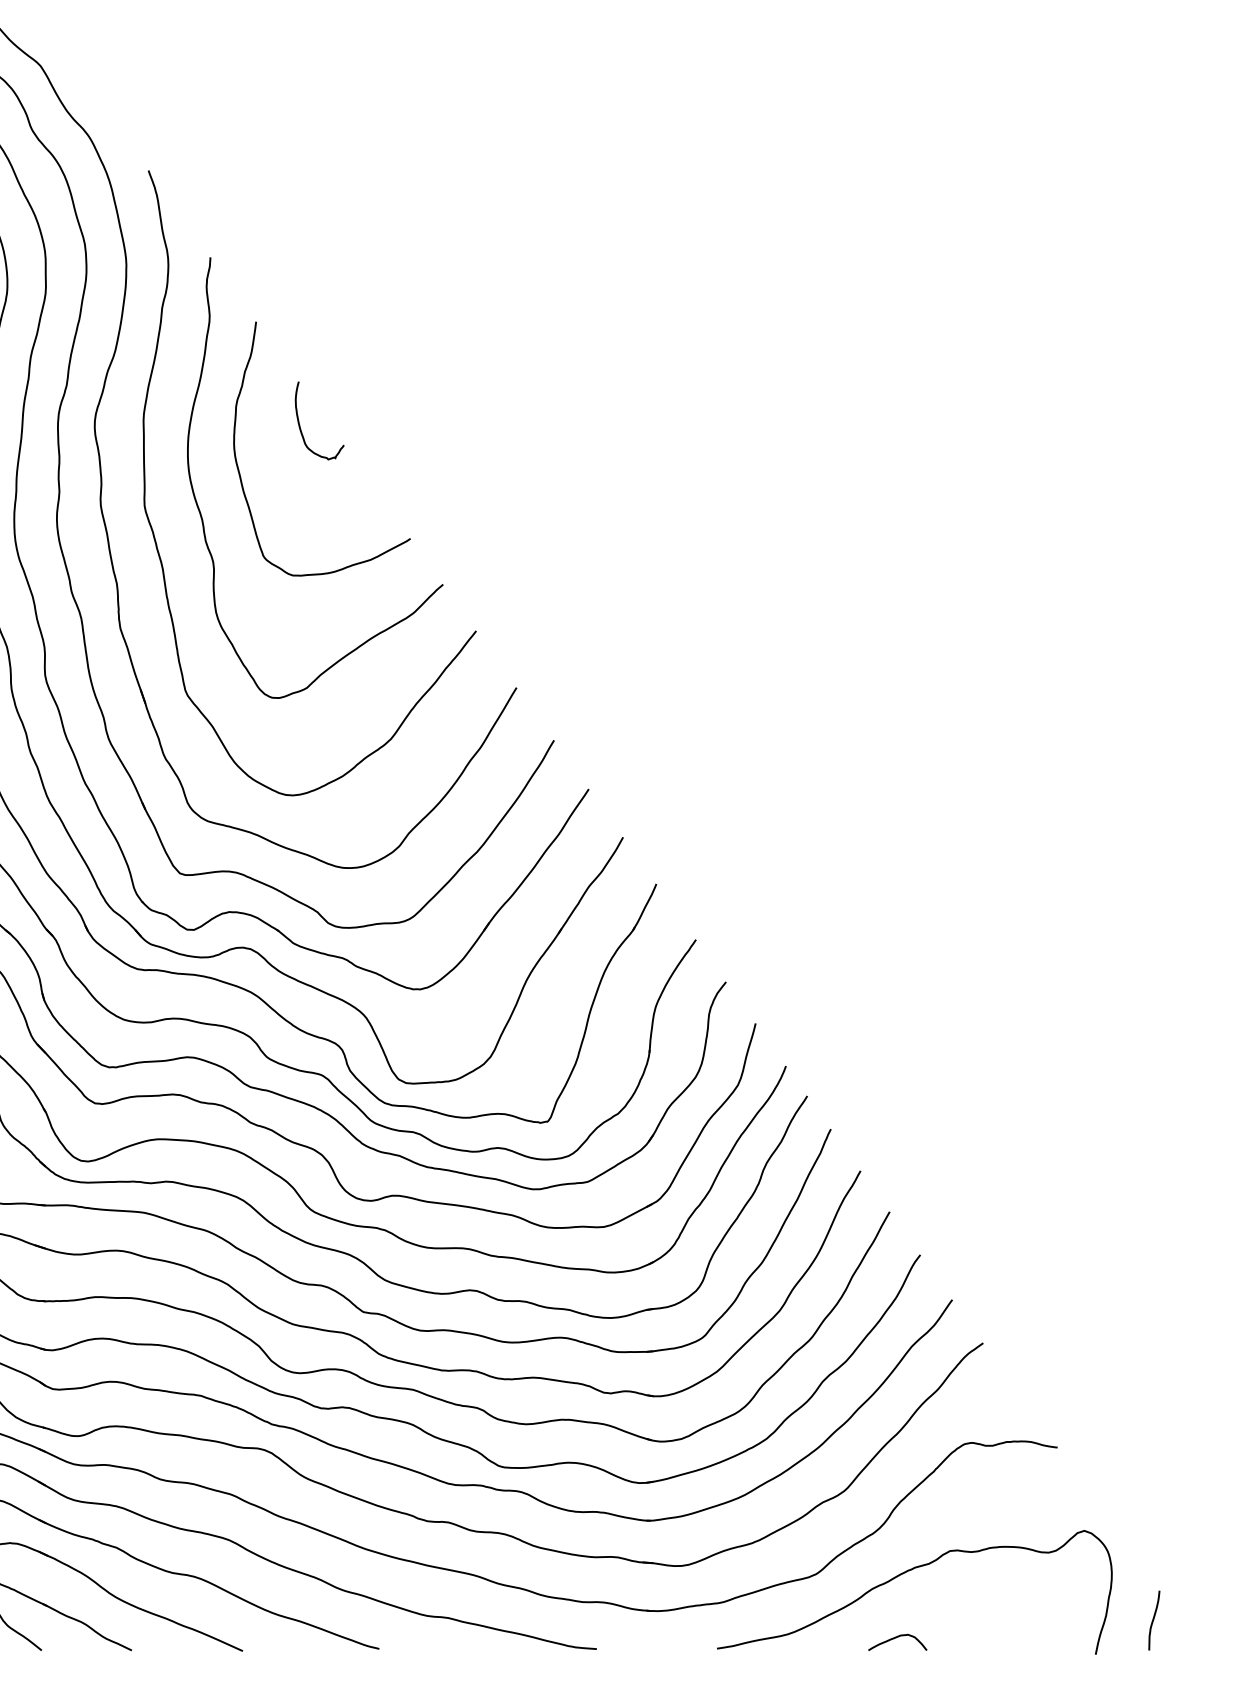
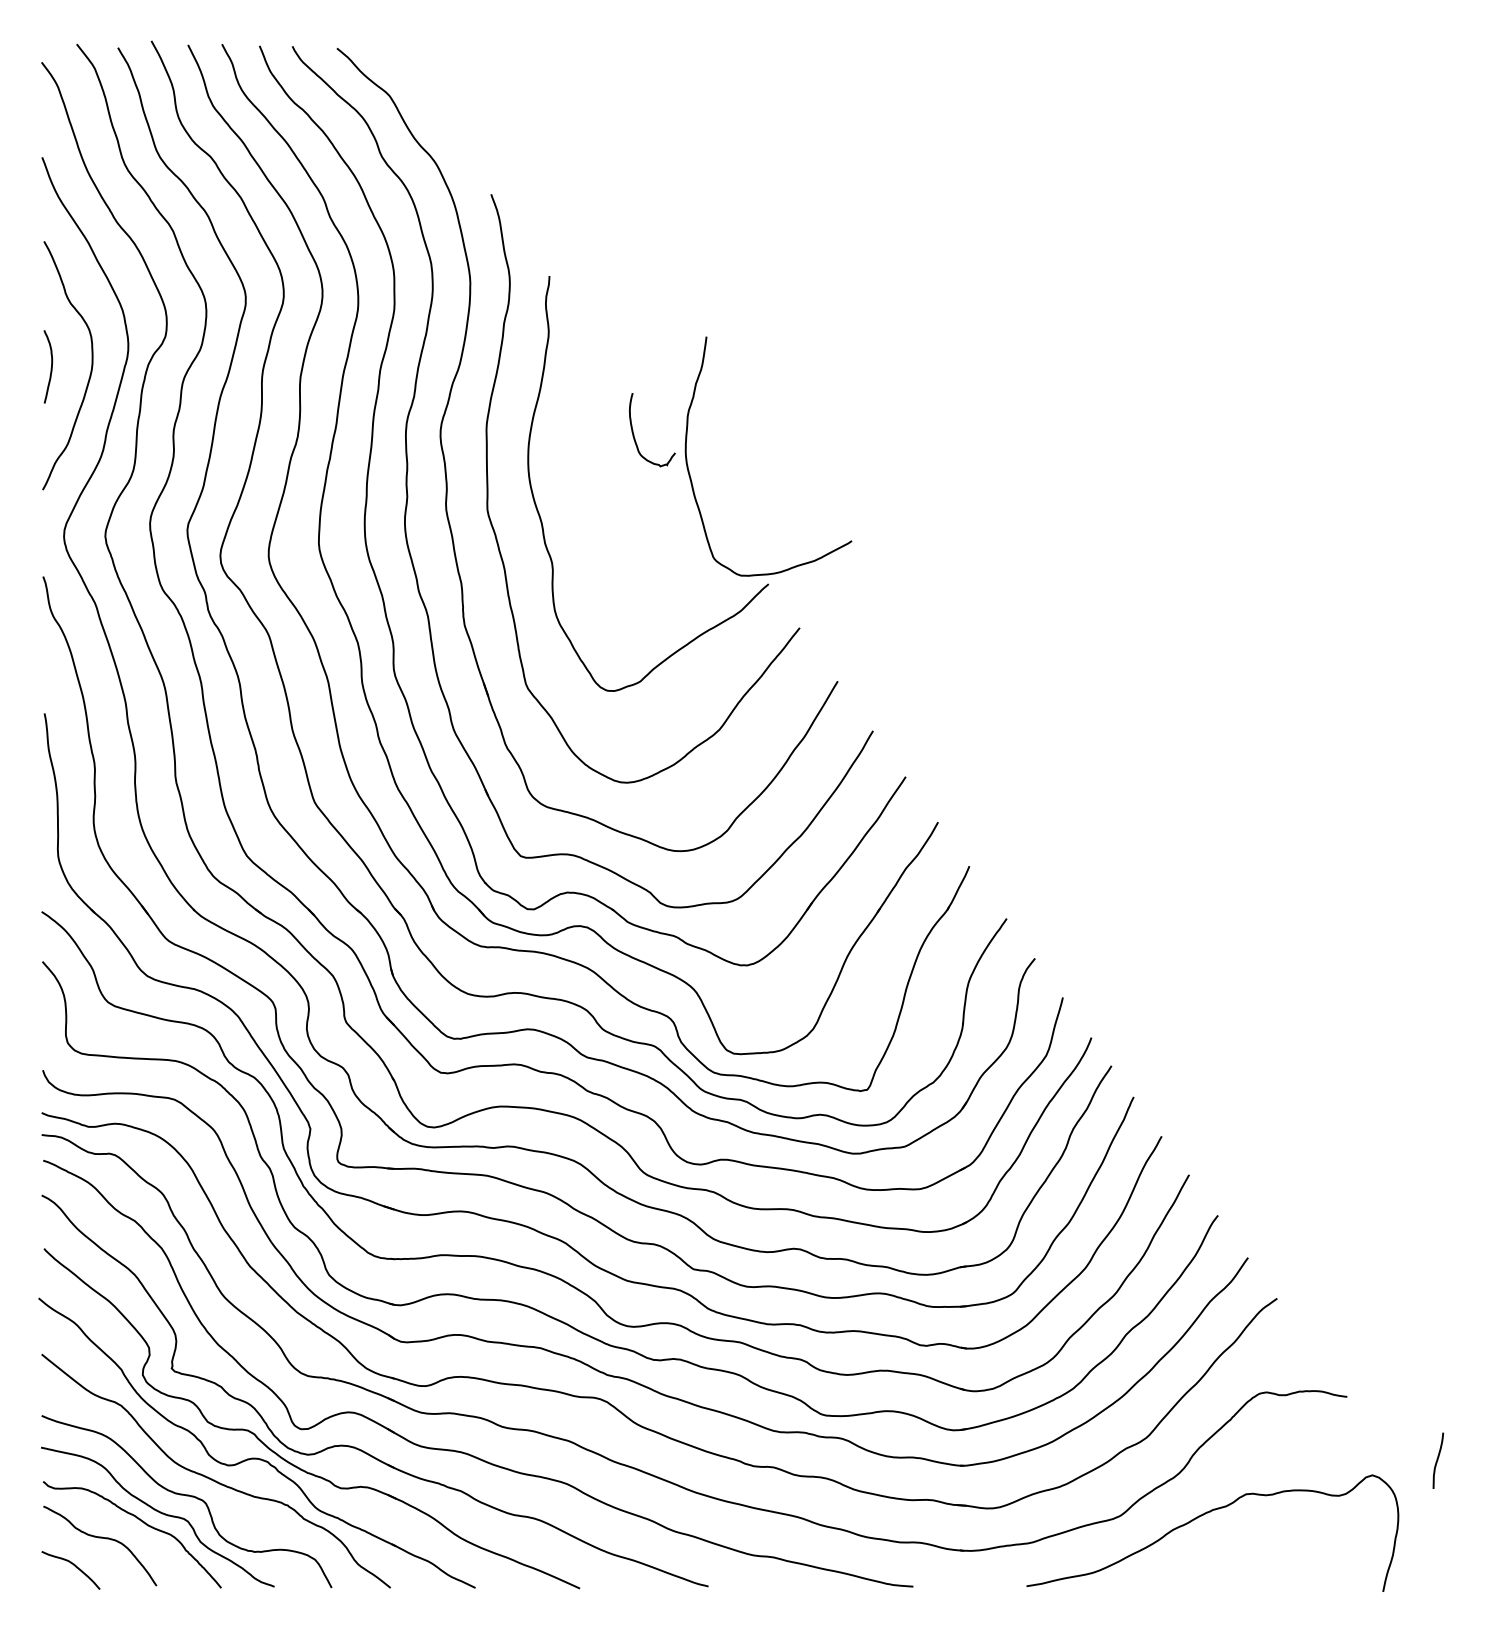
curve: (240, 471) -> (691, 477), moved
curve: (1154, 1620) -> (1438, 1460), moved
curve: (897, 1638) -> (1196, 1576), removed

